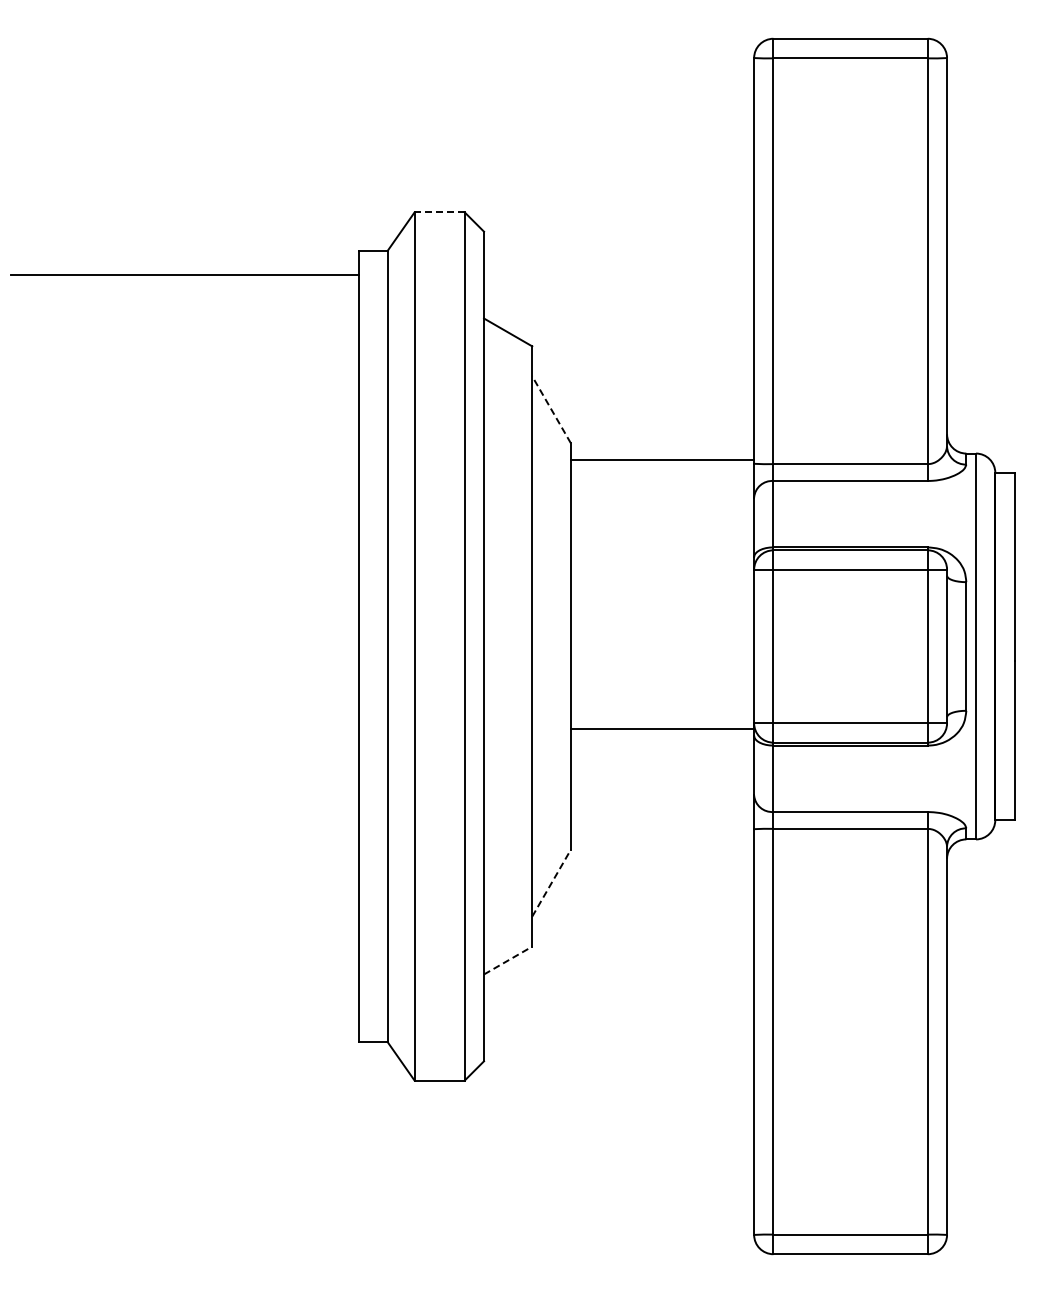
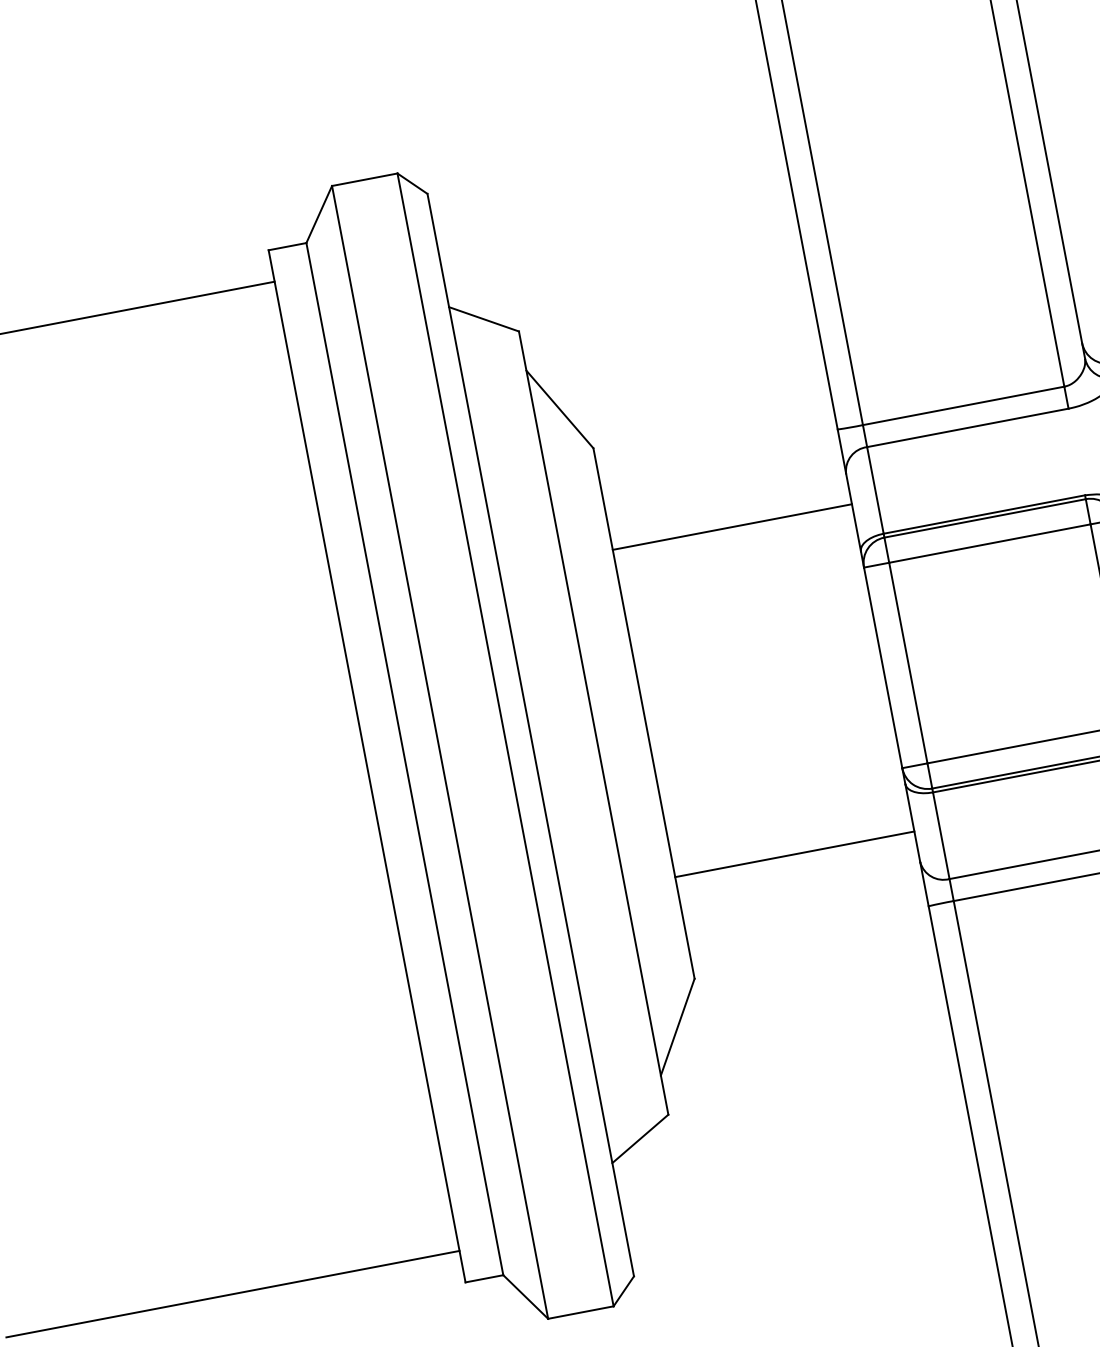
line: (439, 212) -> (364, 179), dashed -> solid
line: (551, 409) -> (559, 409), dashed -> solid
line: (662, 460) -> (732, 527), moved
line: (662, 728) -> (794, 853), moved
line: (551, 883) -> (677, 1027), dashed -> solid
line: (508, 960) -> (640, 1138), dashed -> solid
line: (184, 1017) -> (232, 1293), added

